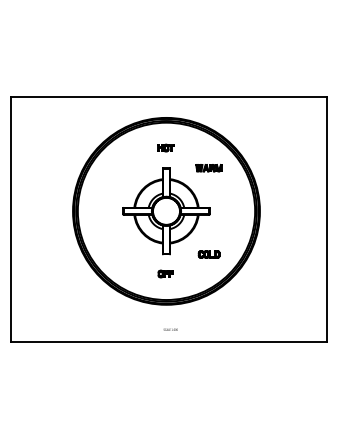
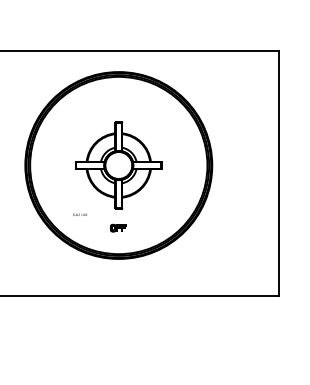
part: (165, 147) -> (117, 101), removed
part: (208, 168) -> (160, 122), removed
part: (208, 254) -> (160, 208), removed
text: (170, 329) -> (79, 214), moved

